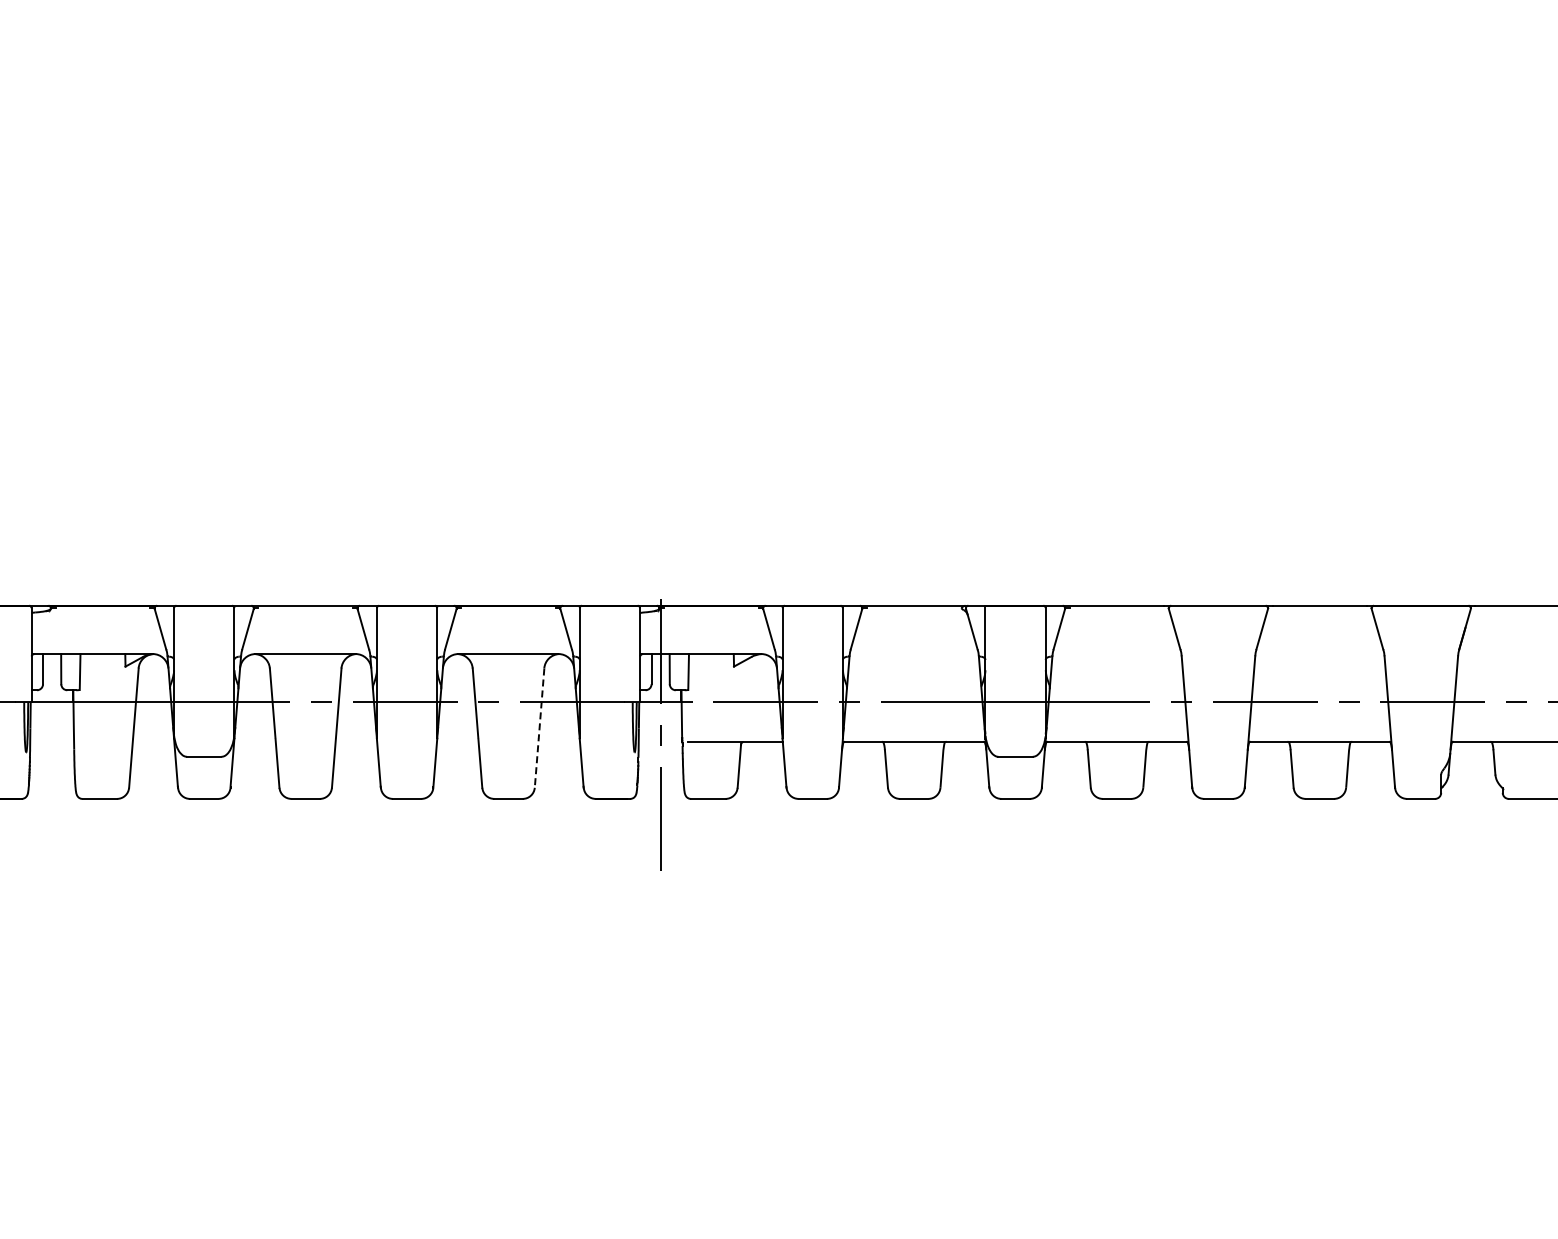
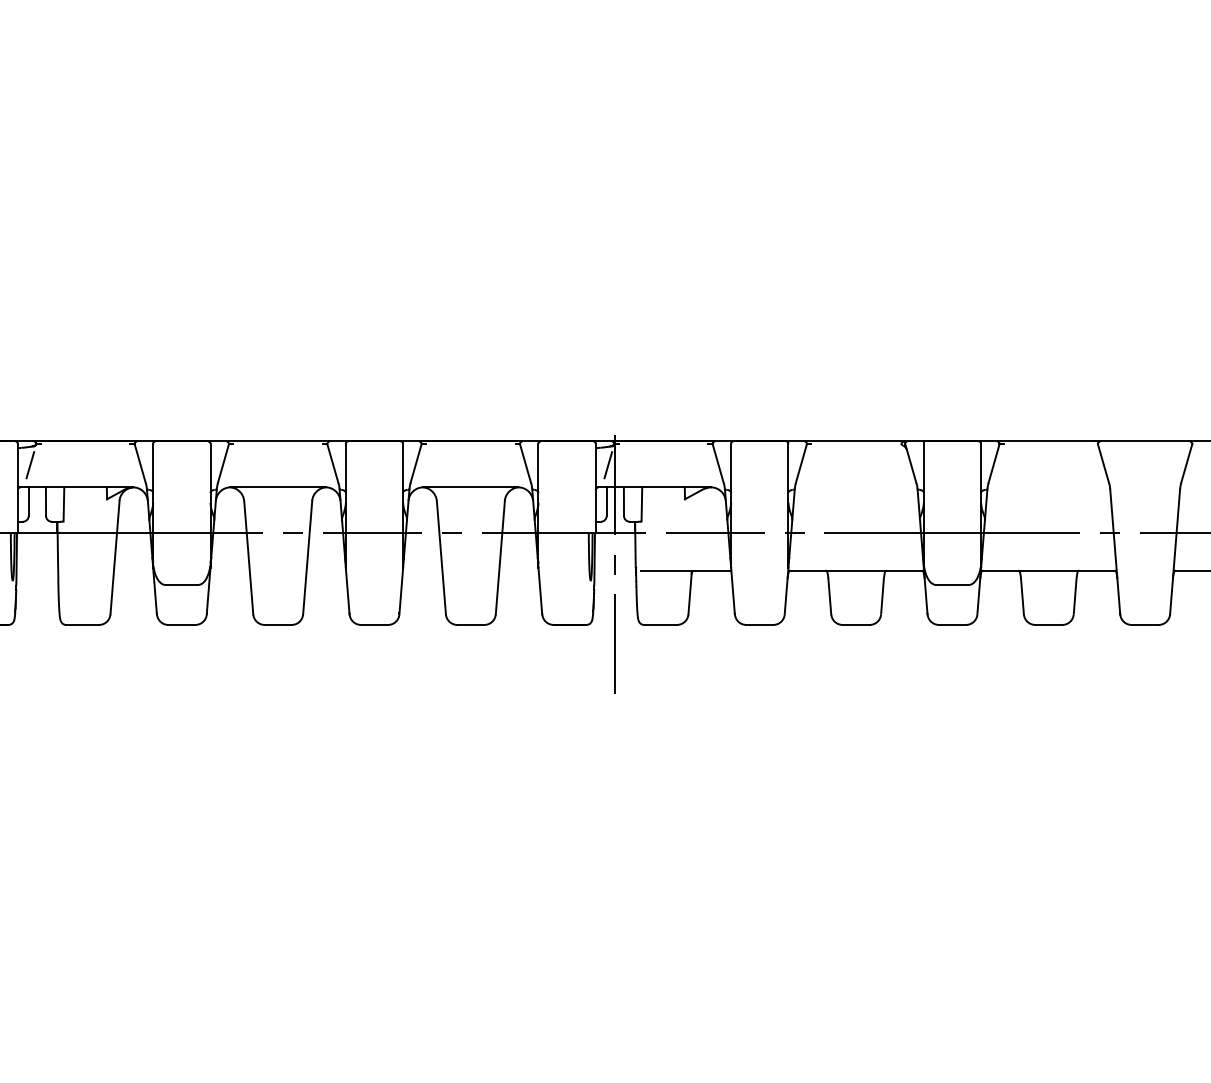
line: (44, 630) -> (30, 464), added
line: (653, 630) -> (608, 464), added
line: (539, 728) -> (500, 558), dashed -> solid

